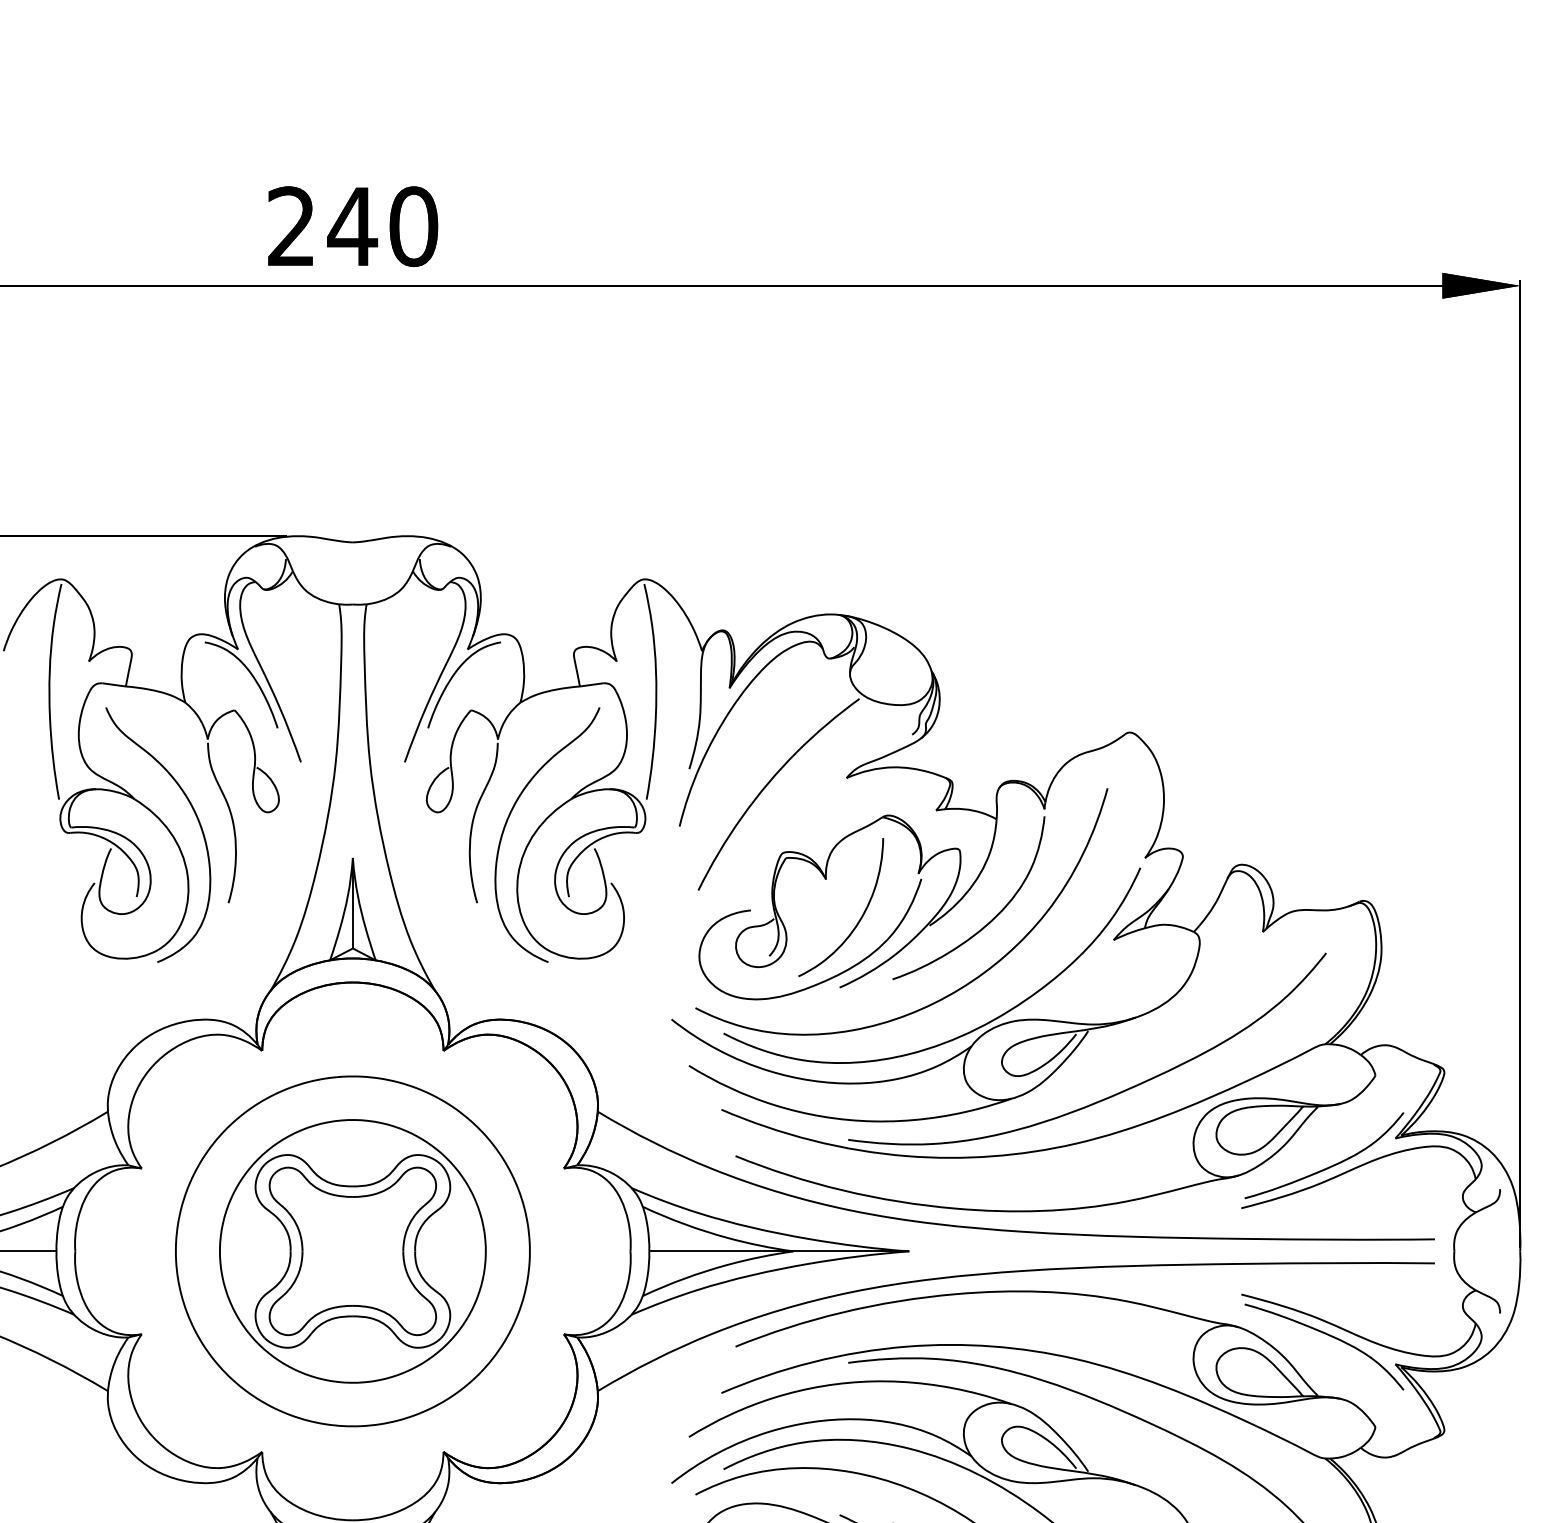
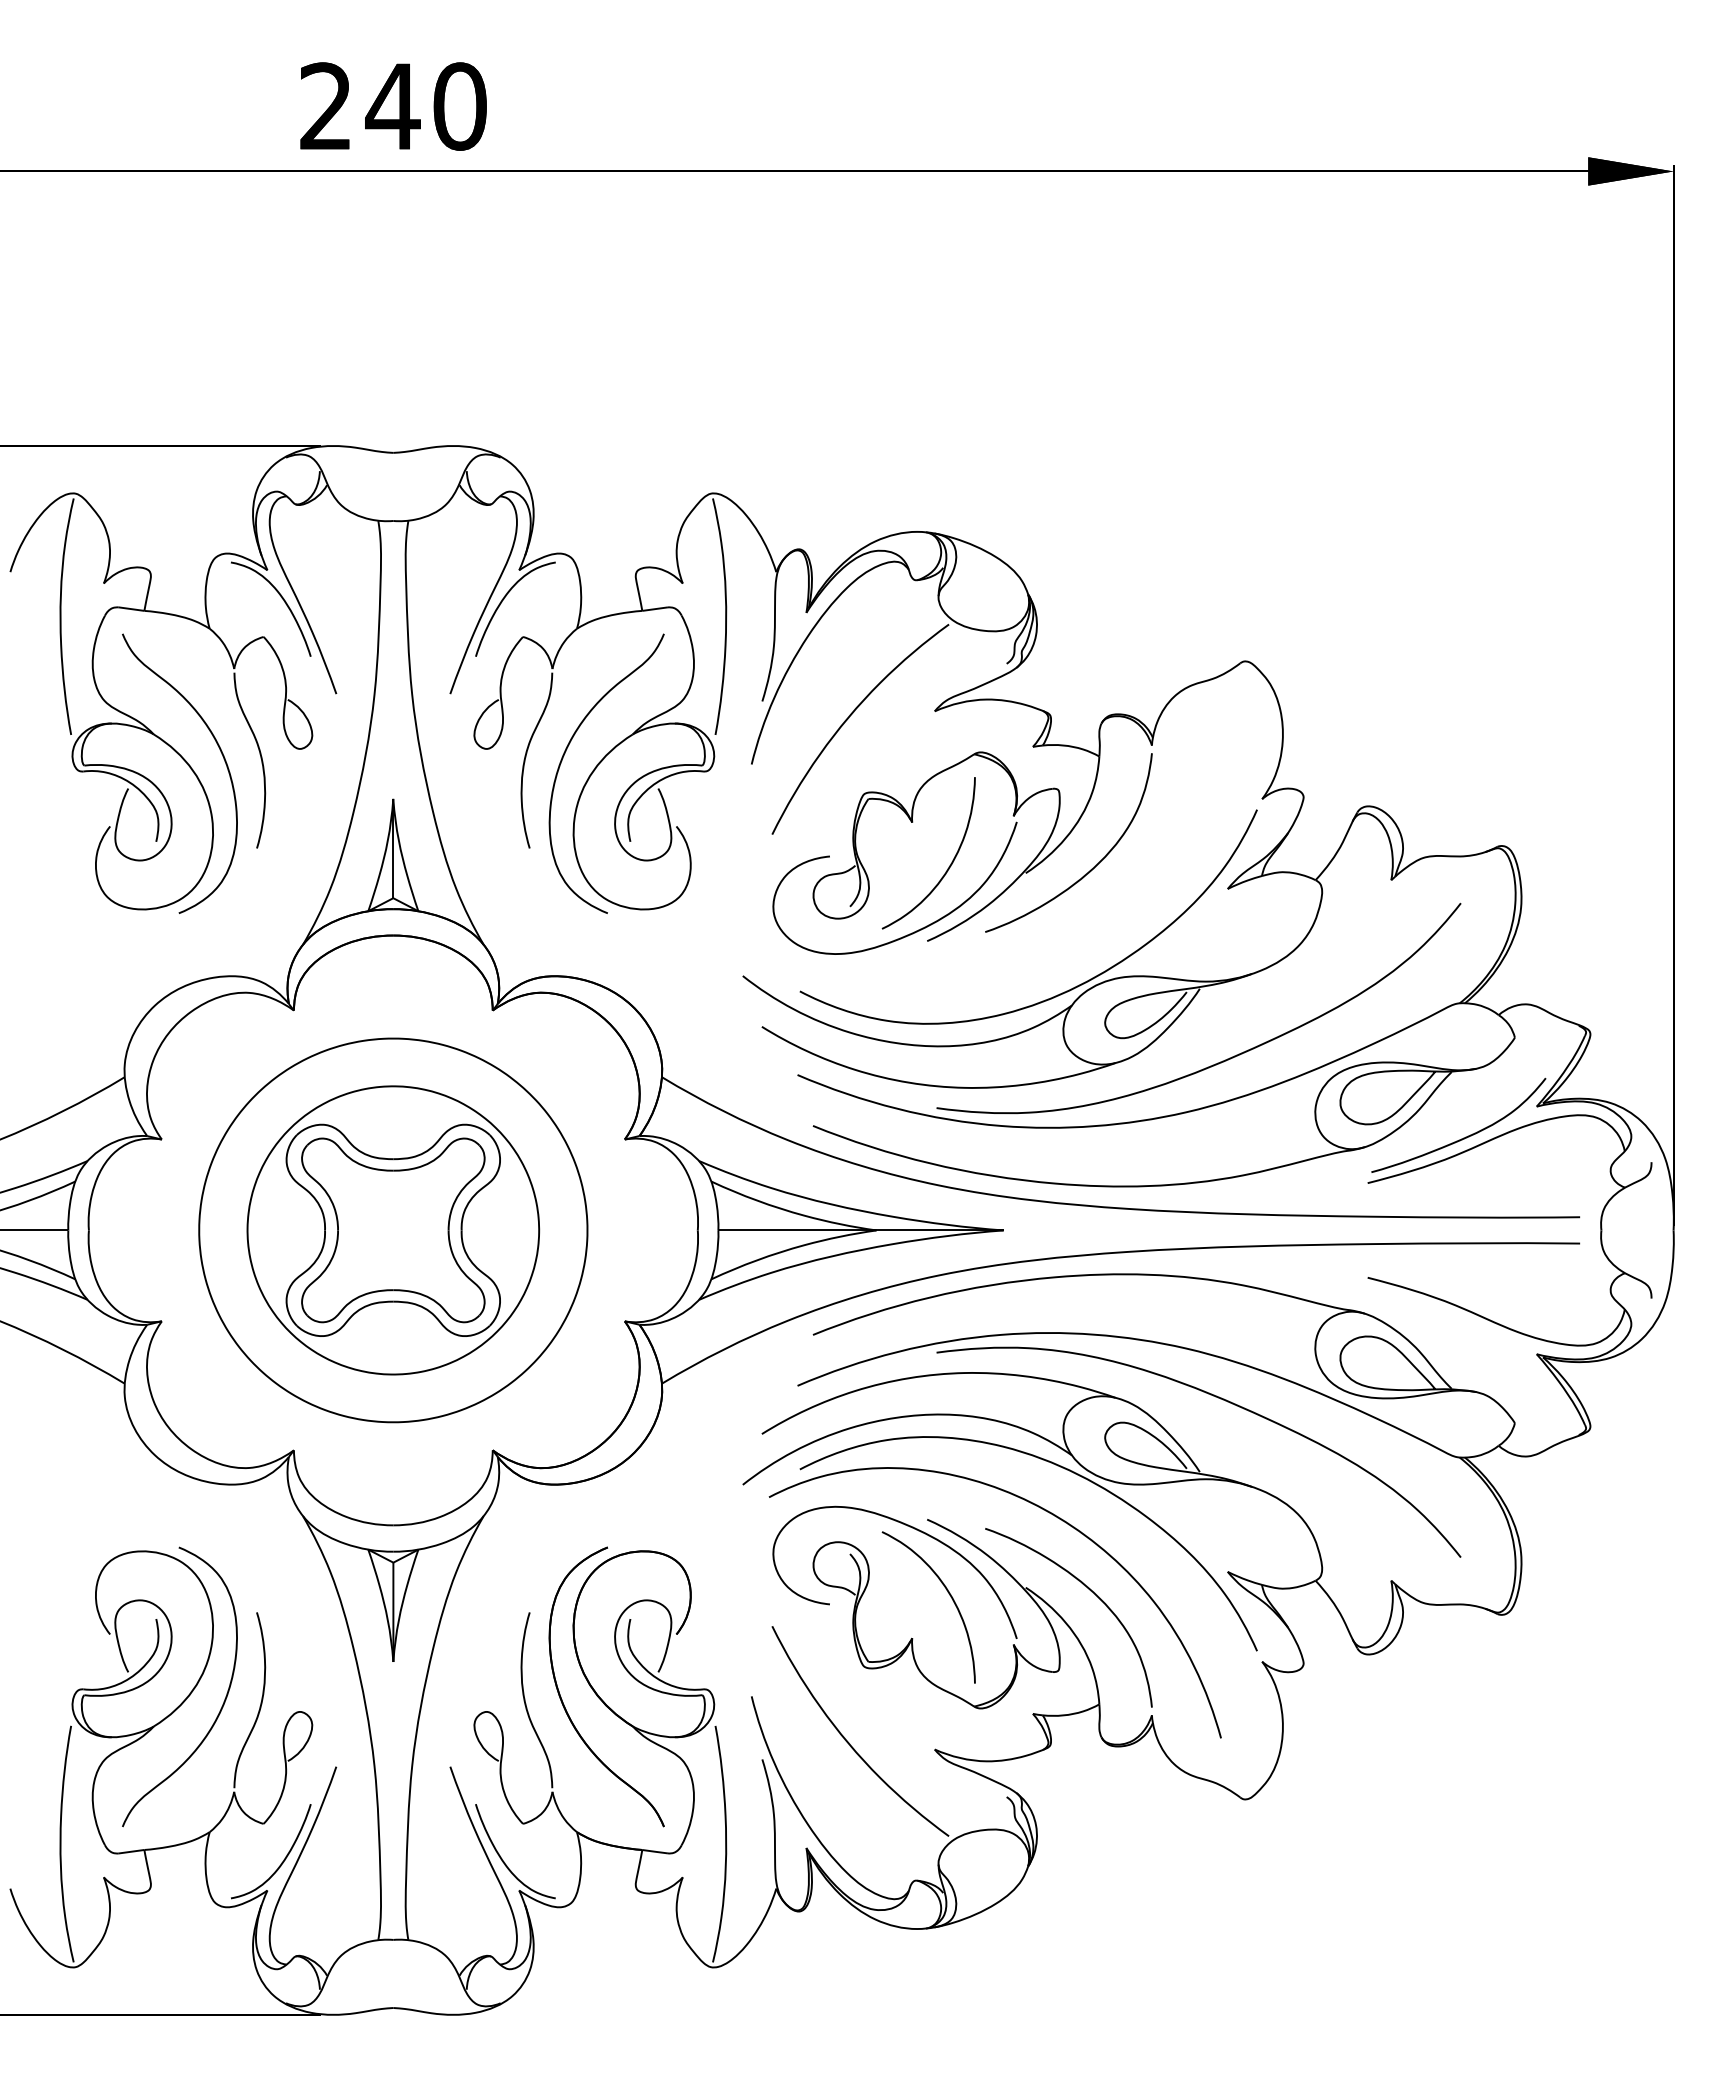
curve: (950, 993) -> (1048, 947), removed
curve: (1326, 1335) -> (1461, 1322), removed

